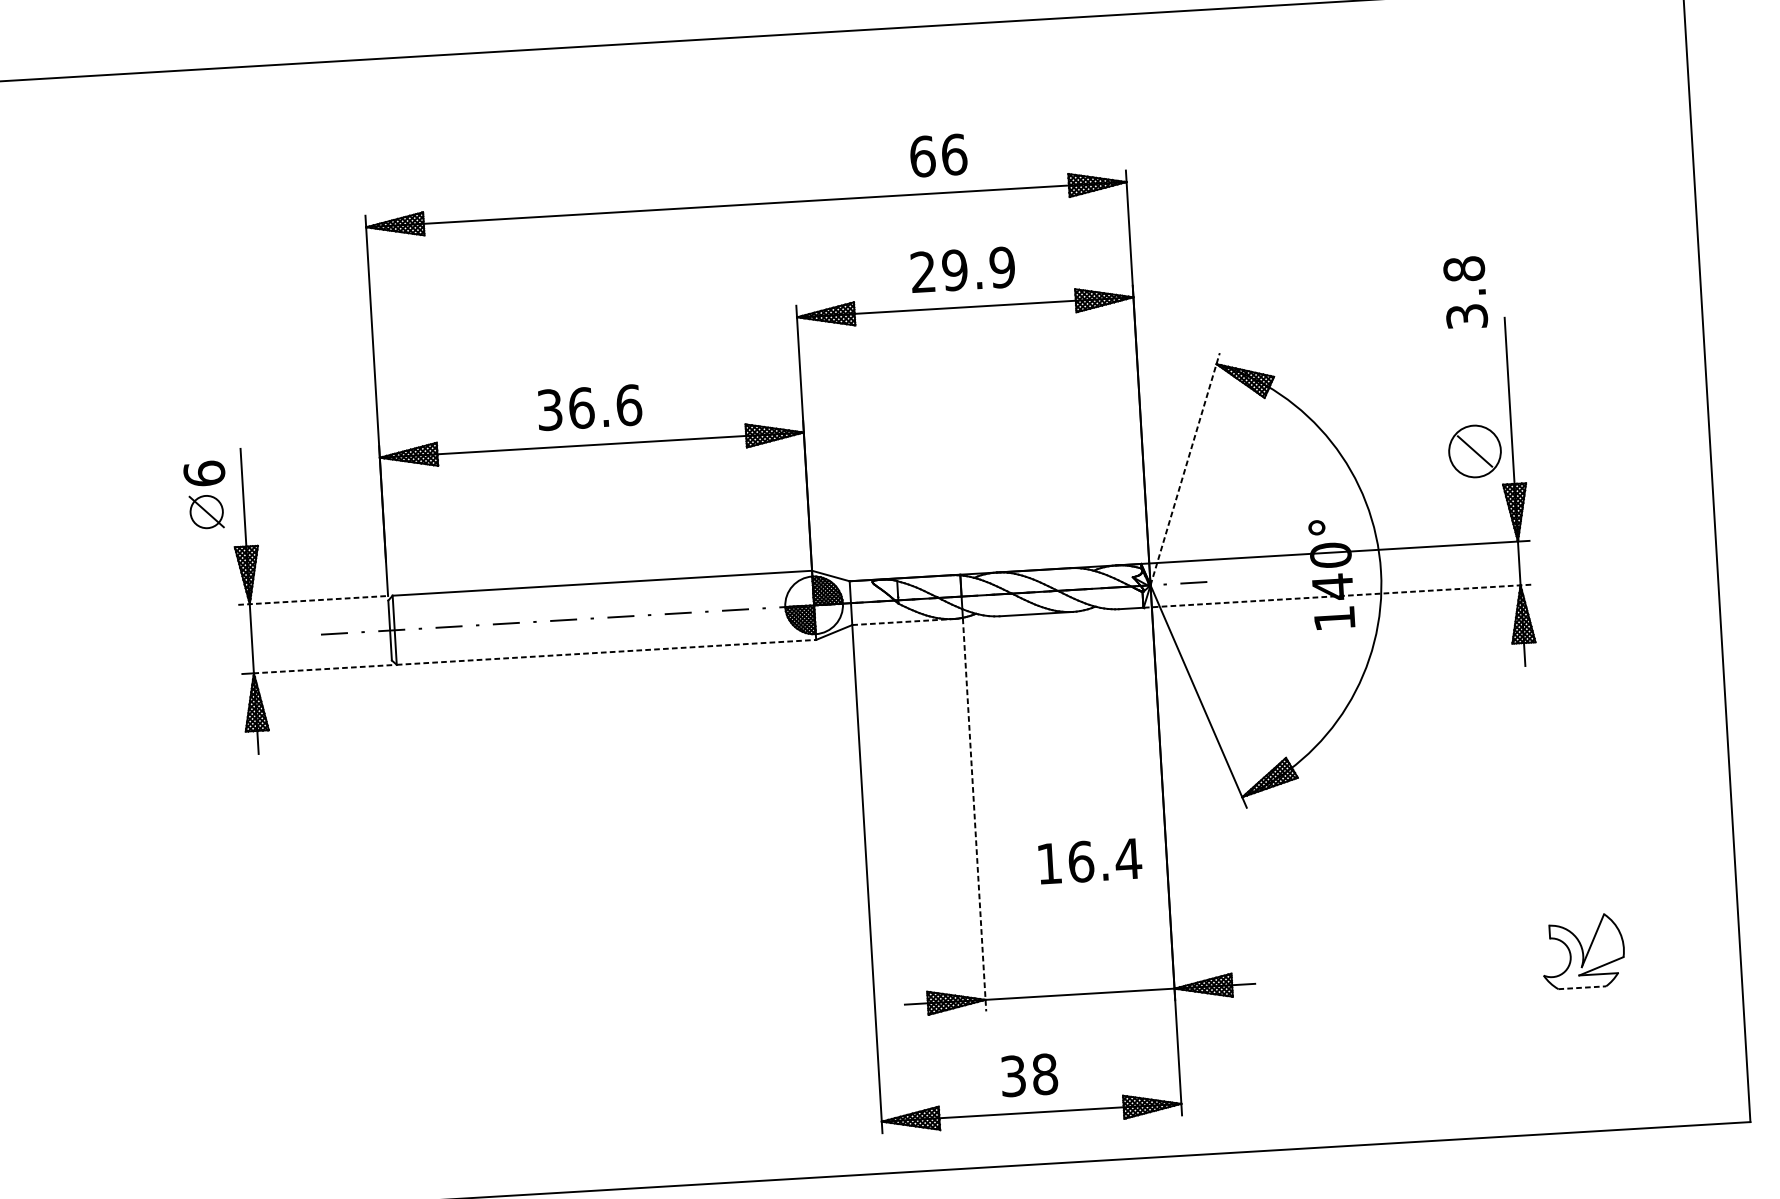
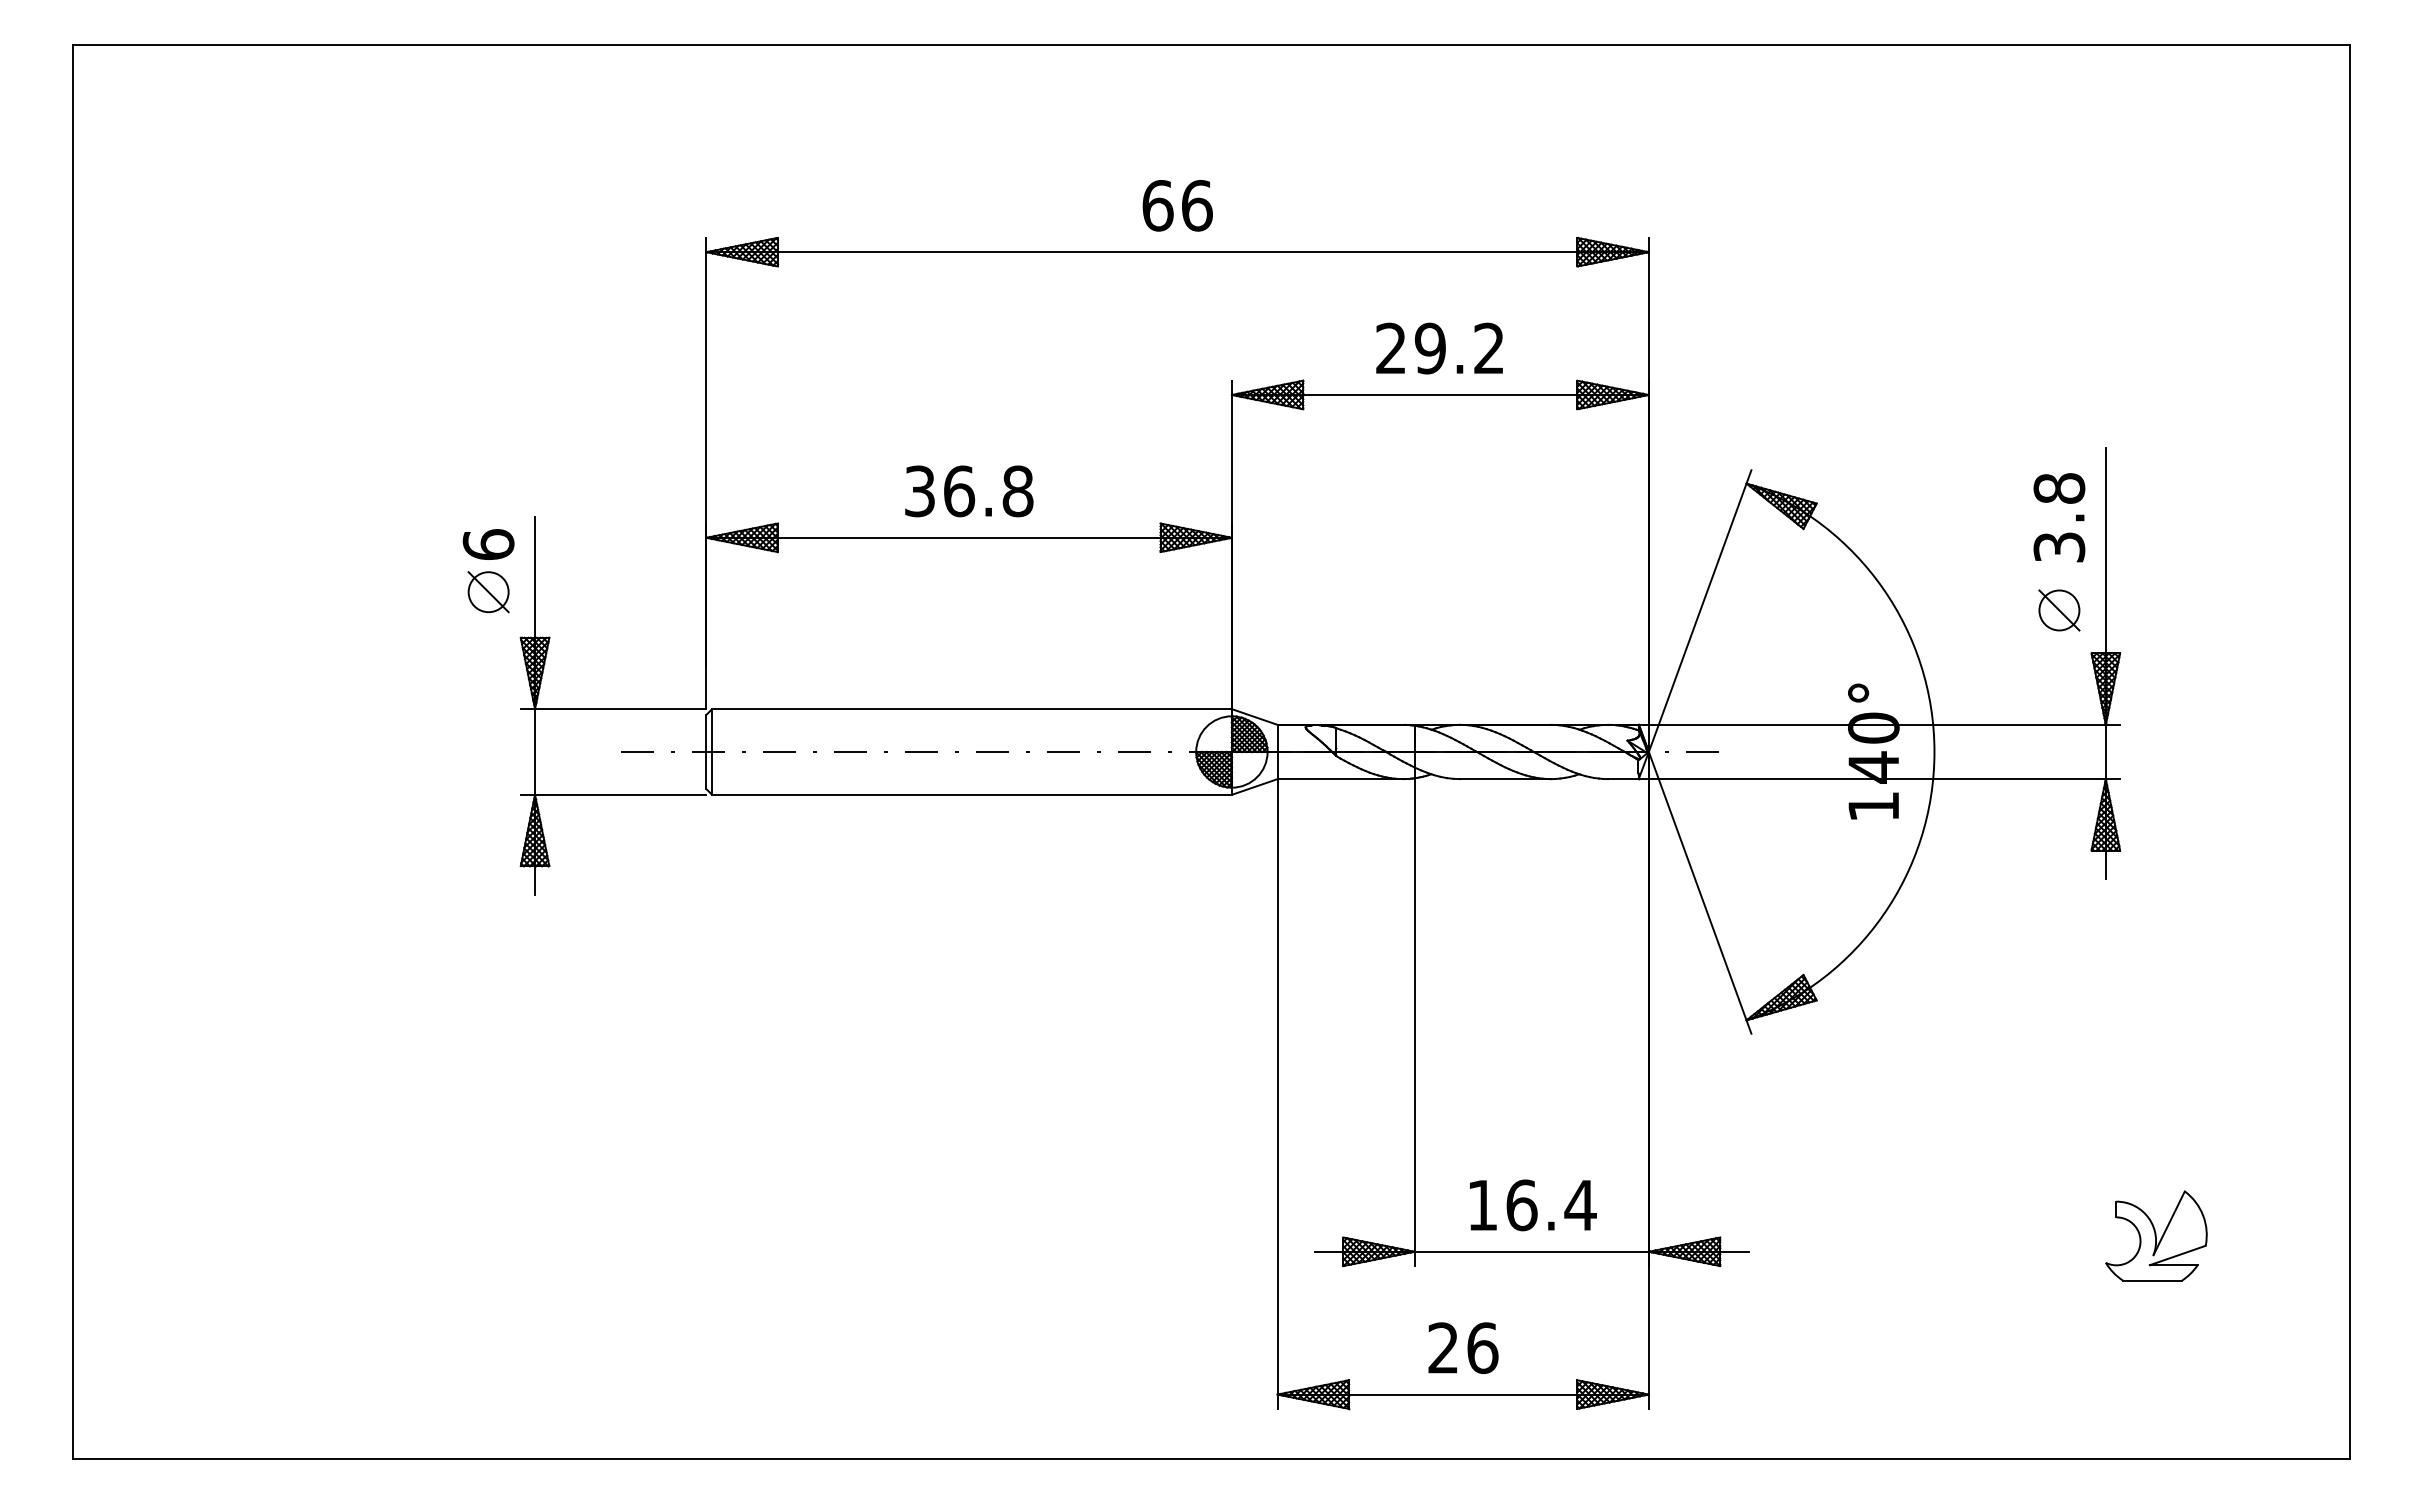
text: (938, 155) -> (1177, 205), moved
text: (1001, 267) -> (1488, 348), 29.9 -> 29.2
text: (1465, 292) -> (2059, 517), moved
text: (628, 405) -> (1017, 491), 36.6 -> 36.8
circle: (1475, 451) -> (2059, 610), size x0.62
line: (1185, 469) -> (1700, 611), dashed -> solid
line: (1337, 596) -> (1879, 779), dashed -> solid
line: (313, 600) -> (613, 709), dashed -> solid
line: (903, 622) -> (1340, 779), dashed -> solid
line: (606, 652) -> (972, 794), dashed -> solid
line: (322, 668) -> (620, 794), dashed -> solid
line: (974, 815) -> (1414, 1023), dashed -> solid
text: (1090, 861) -> (1533, 1205), moved
line: (1582, 987) -> (2152, 1280), dashed -> solid
text: (1029, 1075) -> (1463, 1348), 38 -> 26

